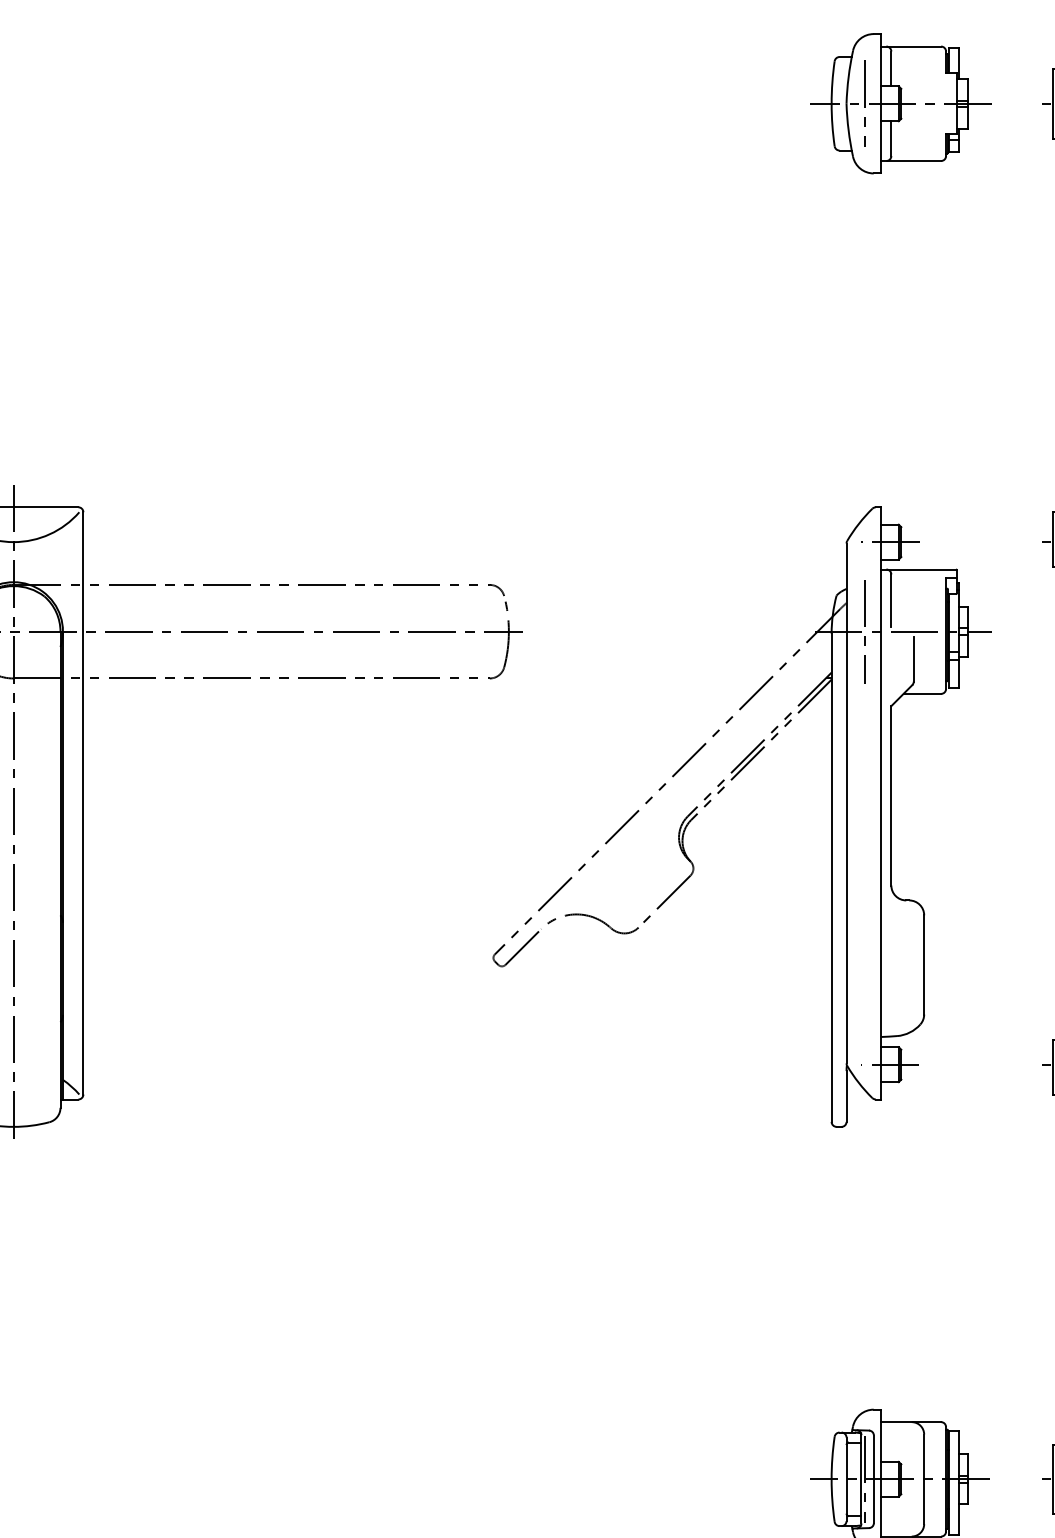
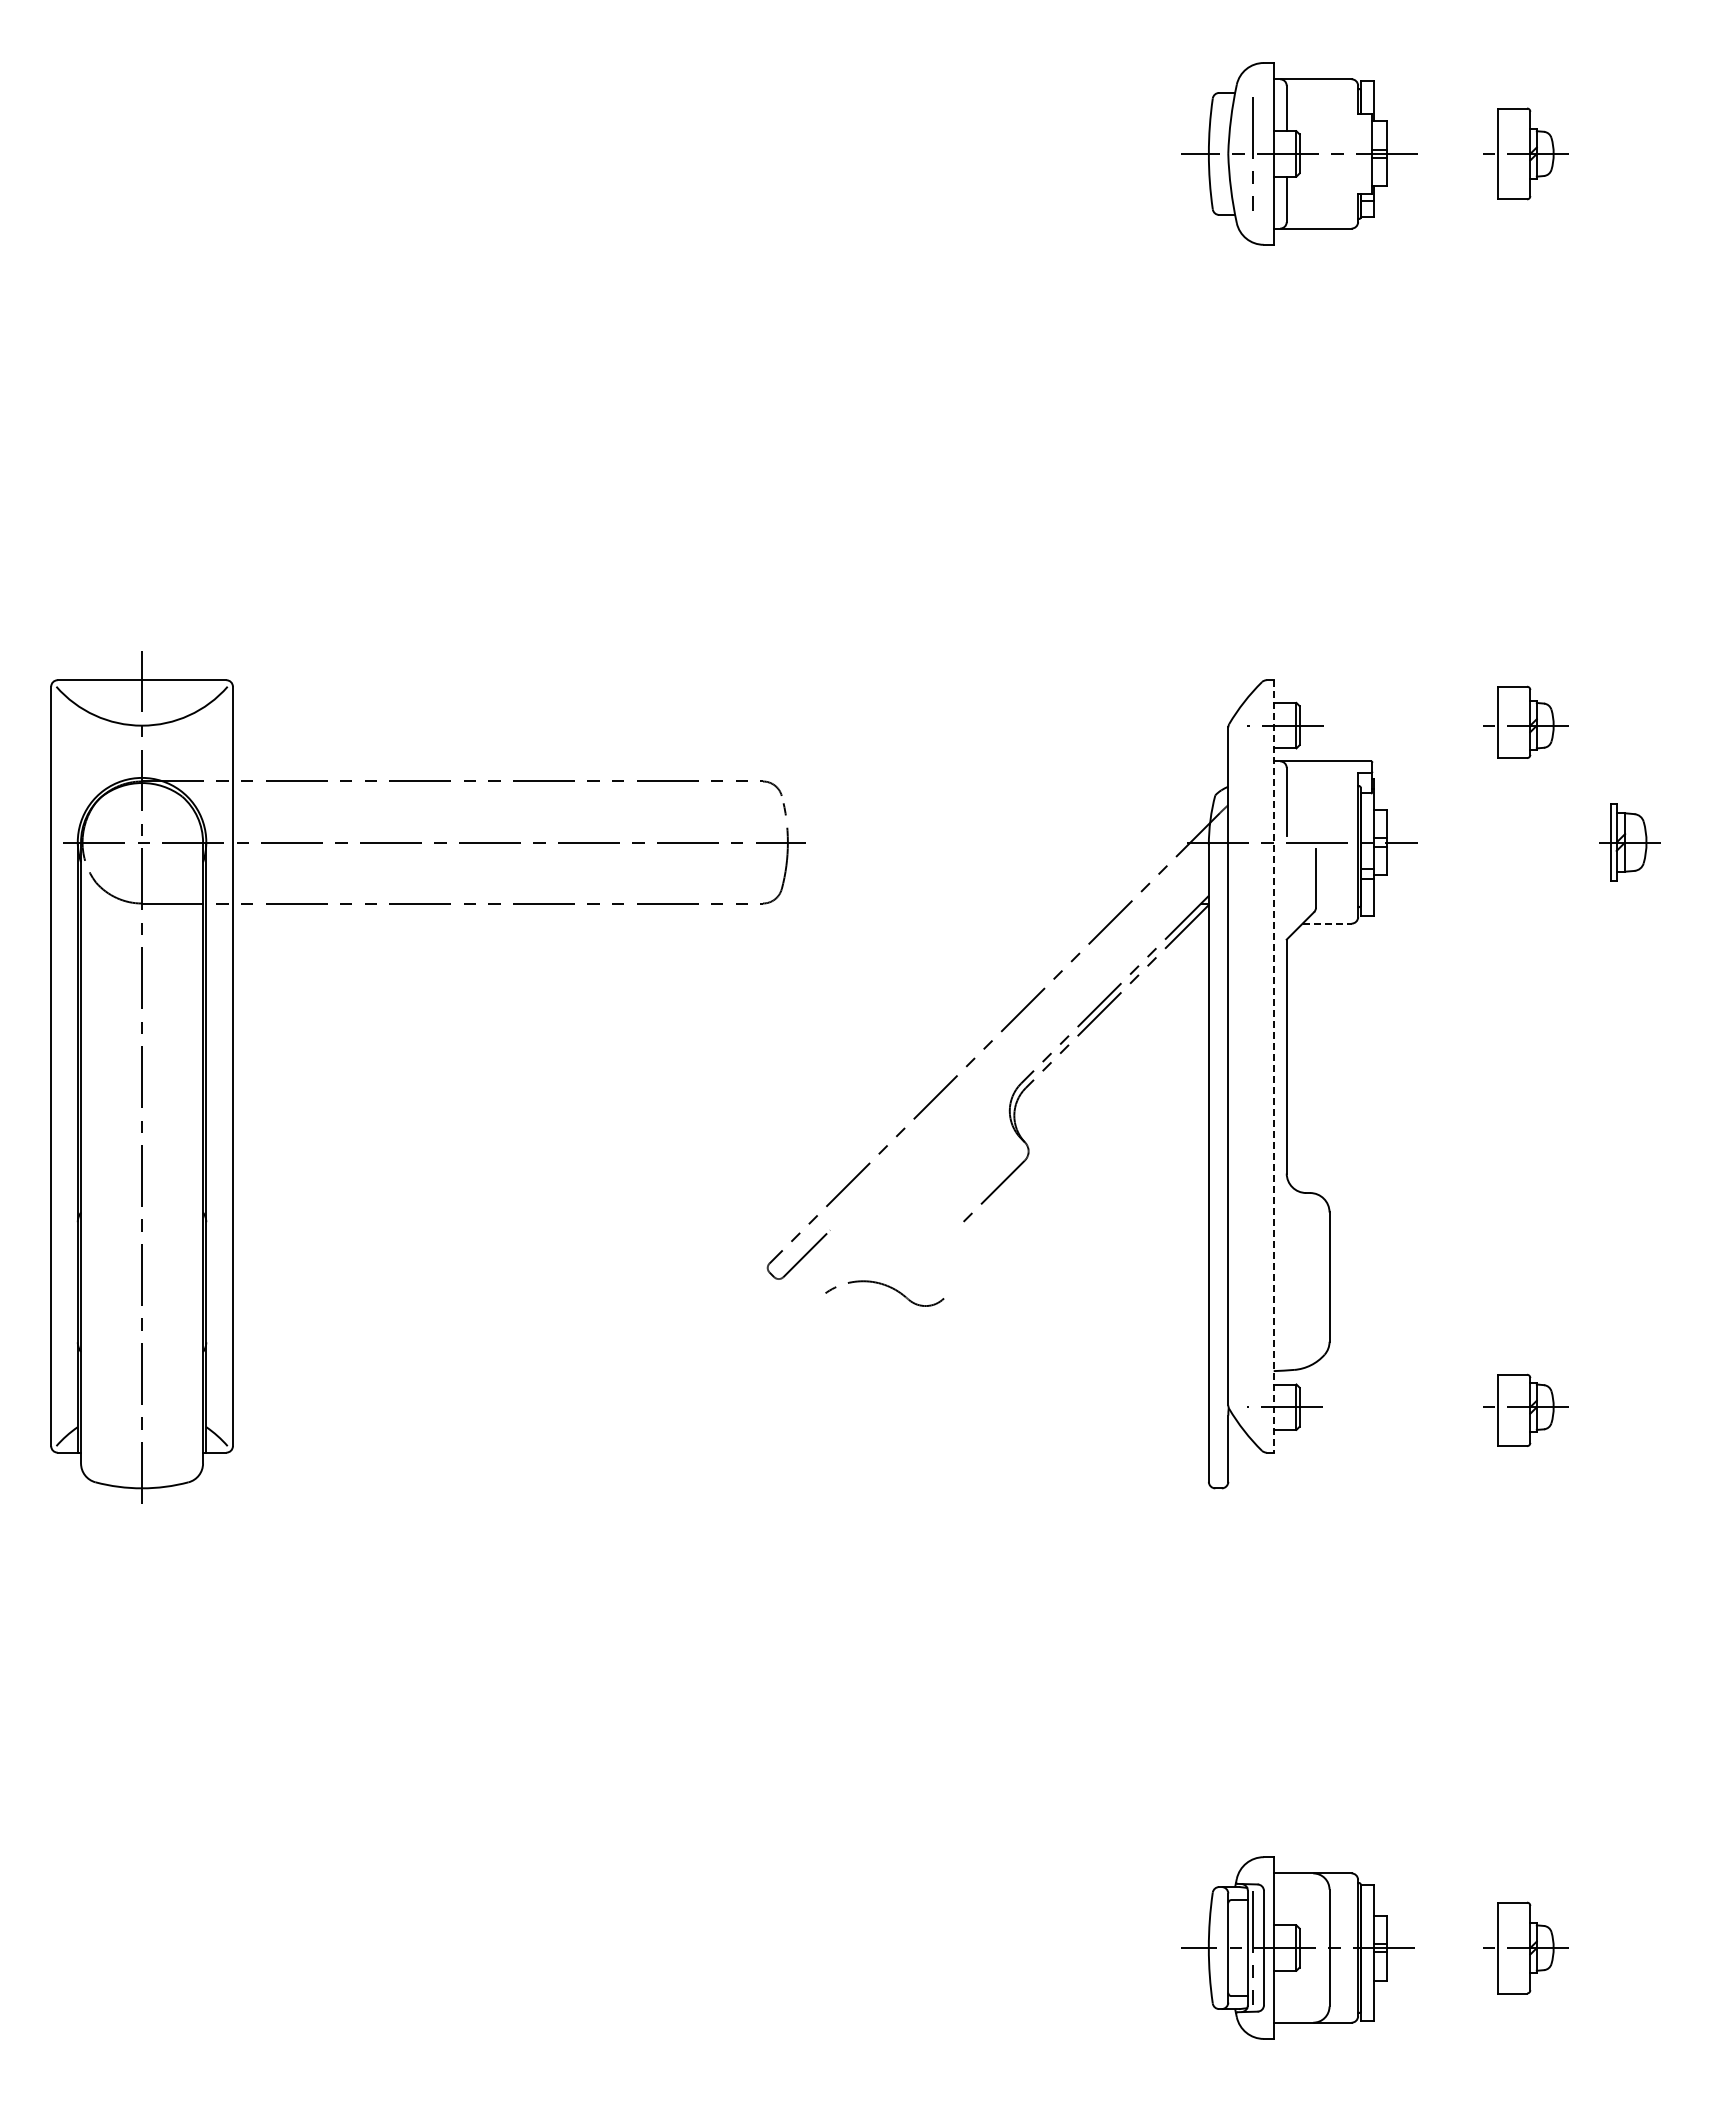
line: (865, 626) -> (1252, 835), removed
line: (922, 693) -> (1327, 923), solid -> dashed
line: (881, 803) -> (1273, 1066), solid -> dashed
part: (593, 918) -> (885, 1286), moved

